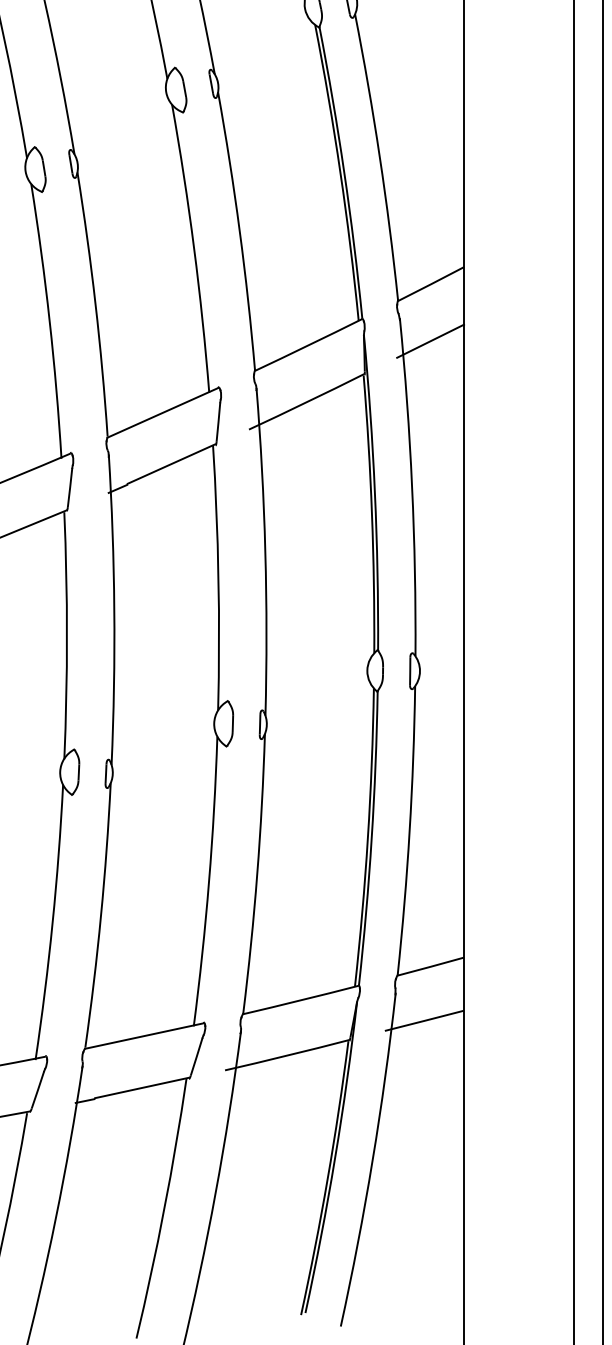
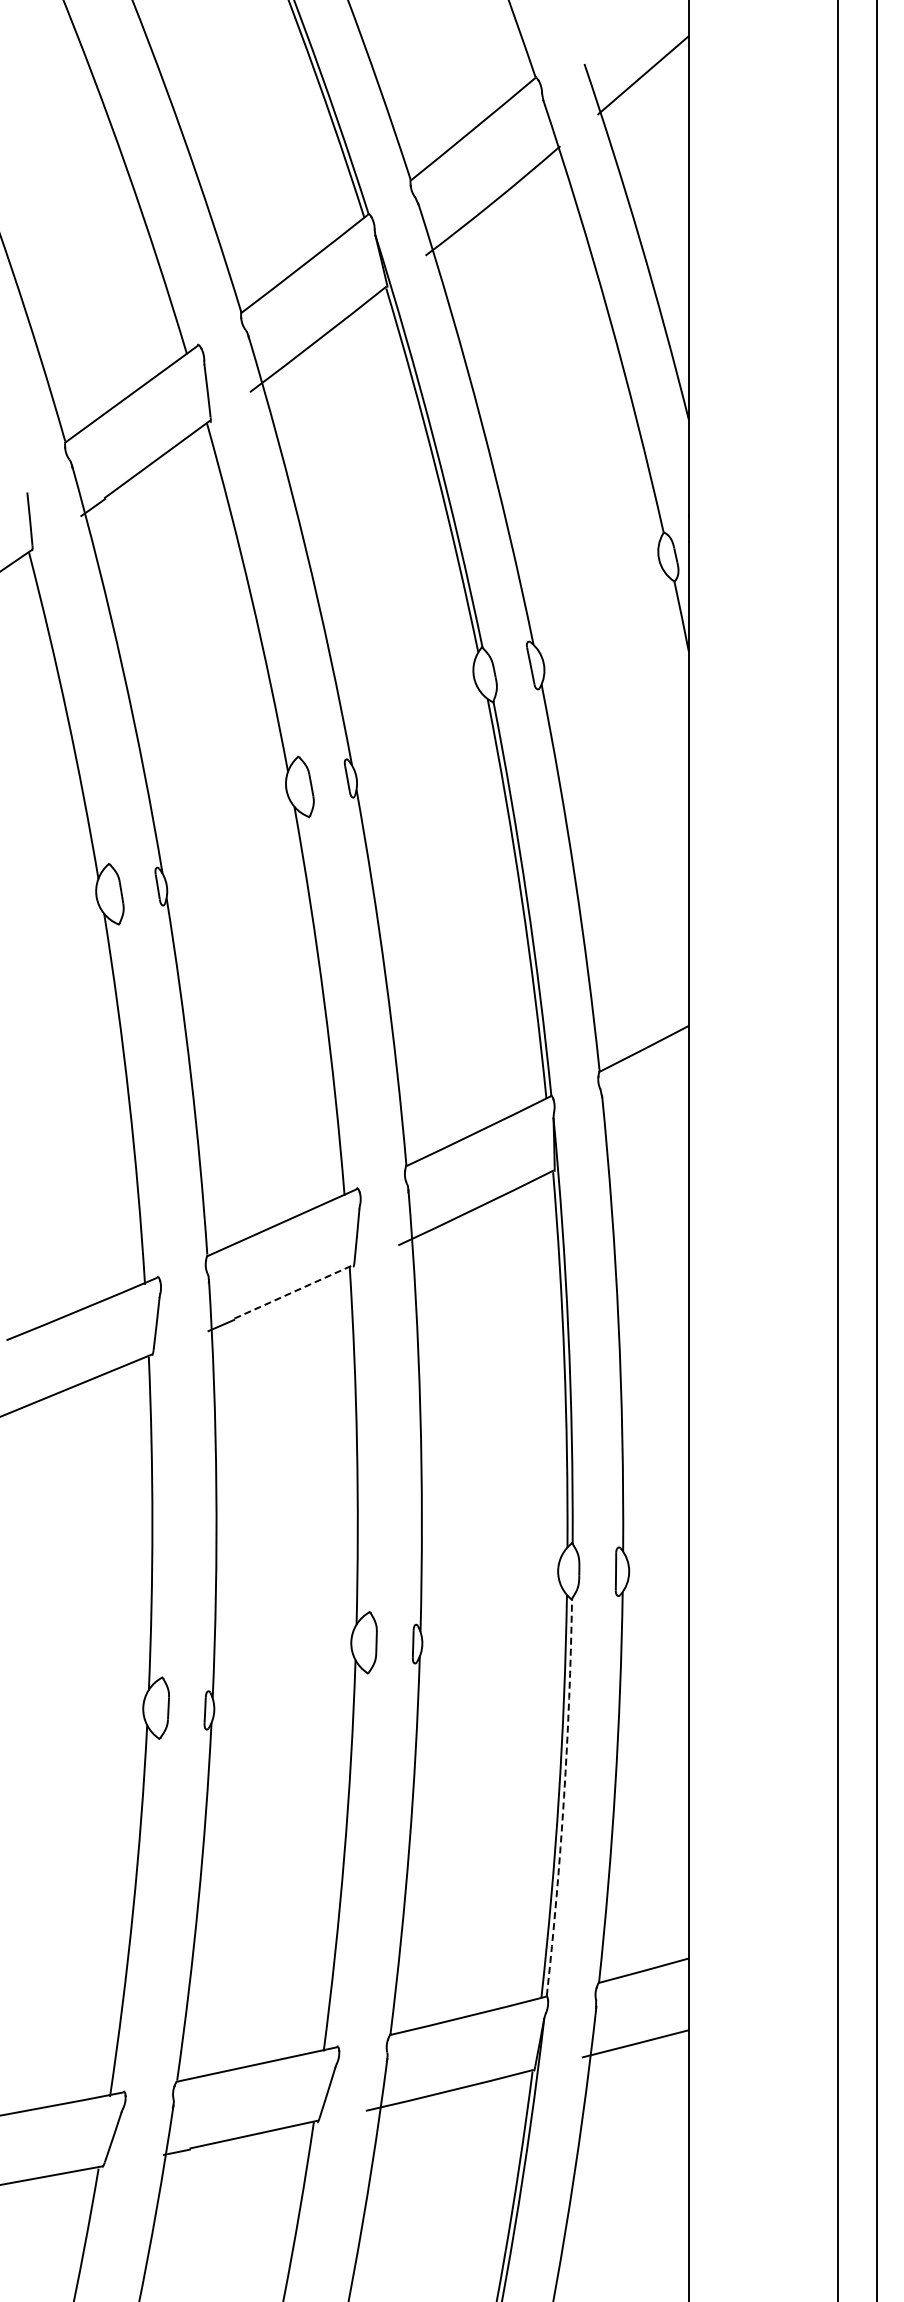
line: (430, 340) -> (643, 1125), removed
line: (171, 464) -> (293, 1292), solid -> dashed
arc: (372, 838) -> (564, 1797), solid -> dashed

